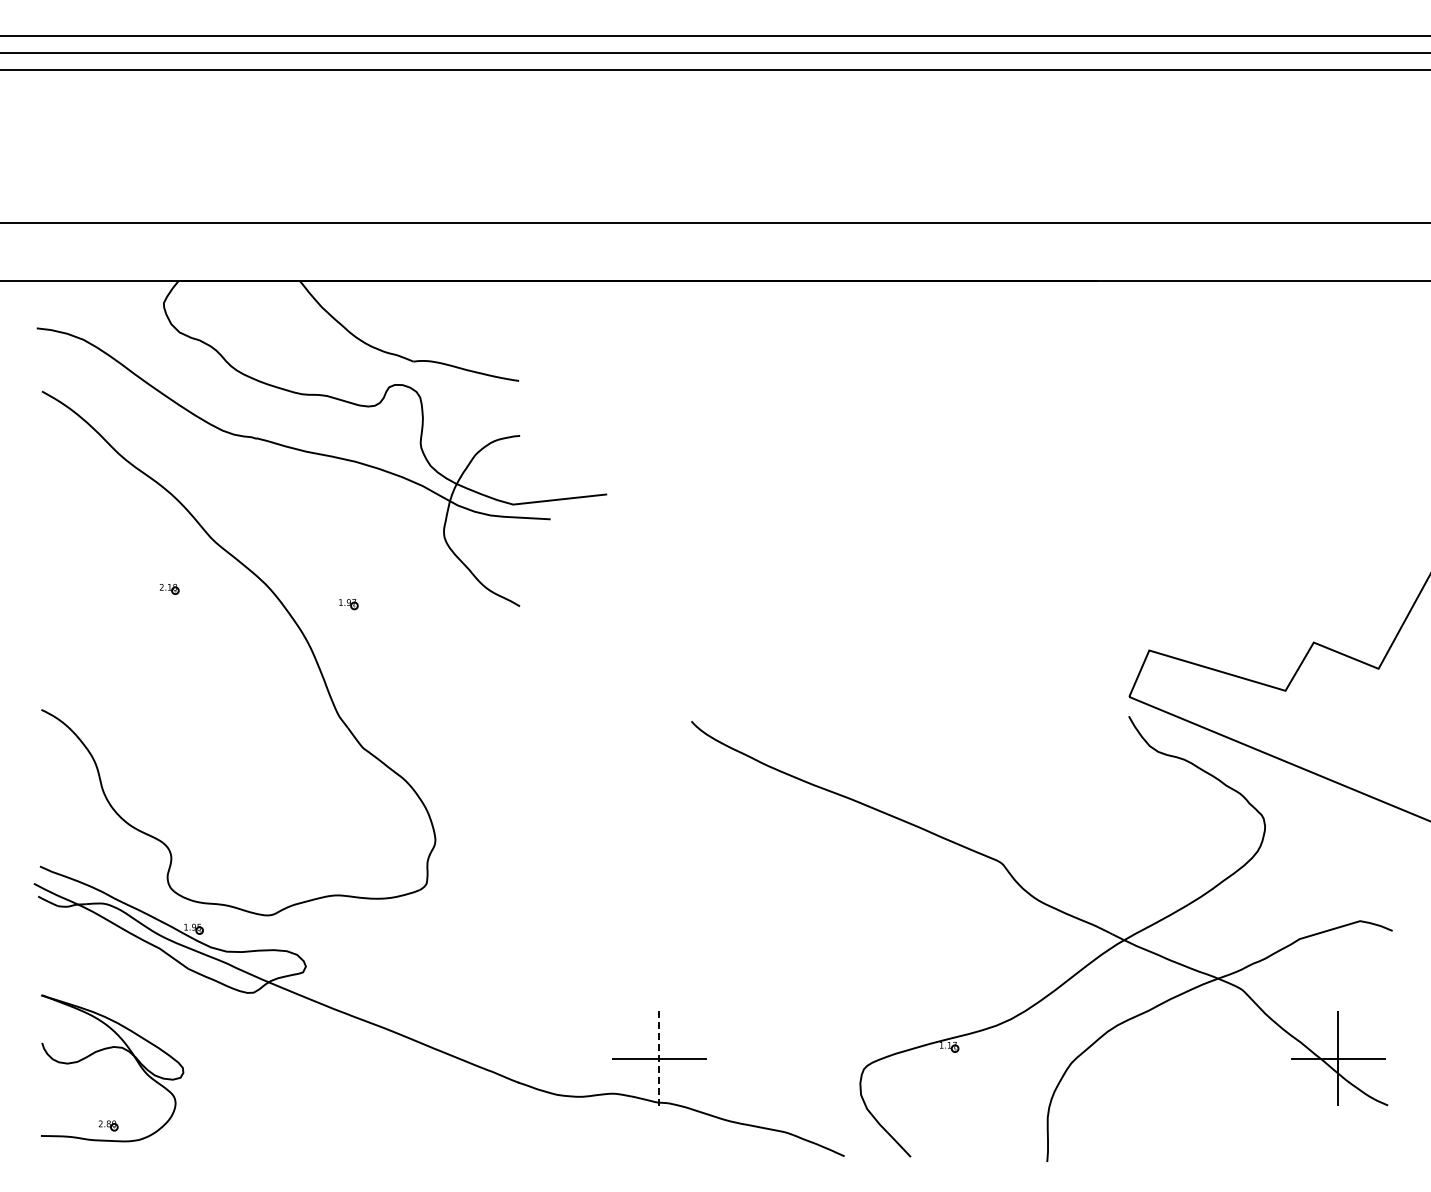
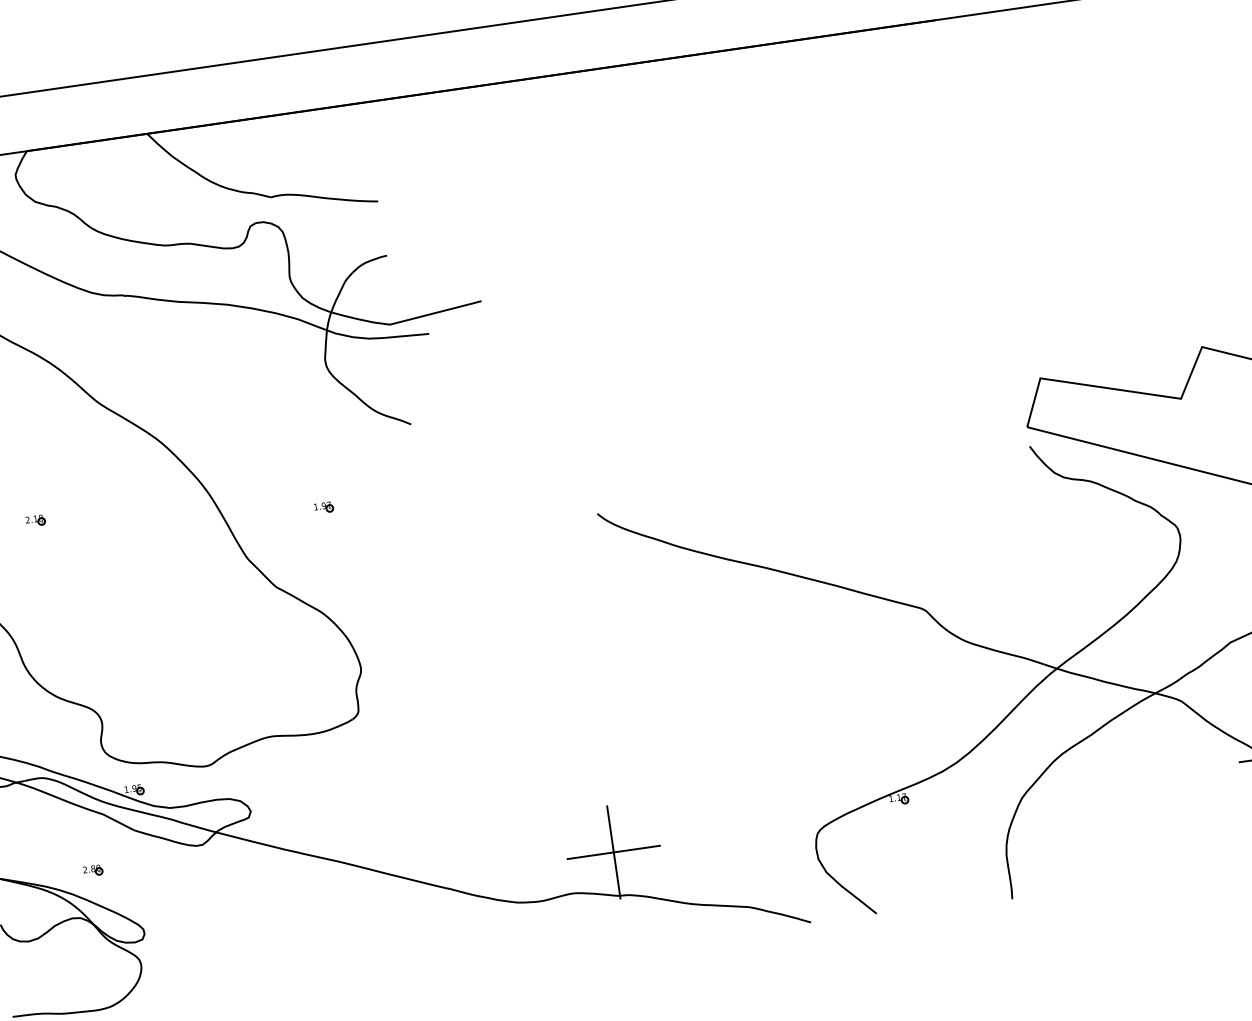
part: (169, 588) -> (35, 520), moved
part: (348, 604) -> (323, 507), moved
line: (659, 1058) -> (613, 852), dashed -> solid
part: (108, 1125) -> (93, 870), moved

